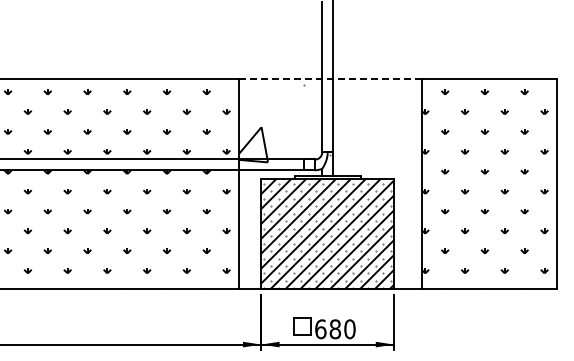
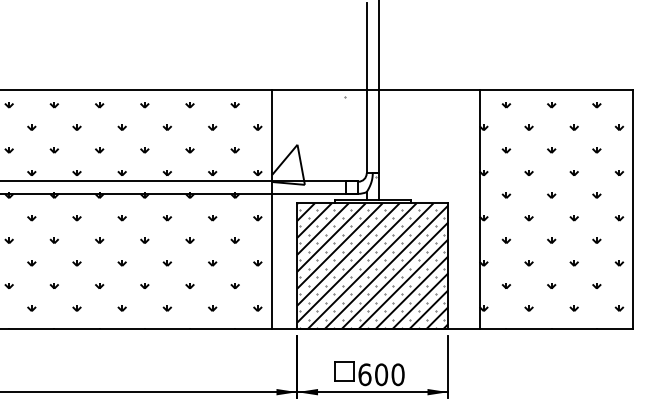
line: (330, 79) -> (375, 90), dashed -> solid
text: (335, 328) -> (381, 373), 680 -> 600

